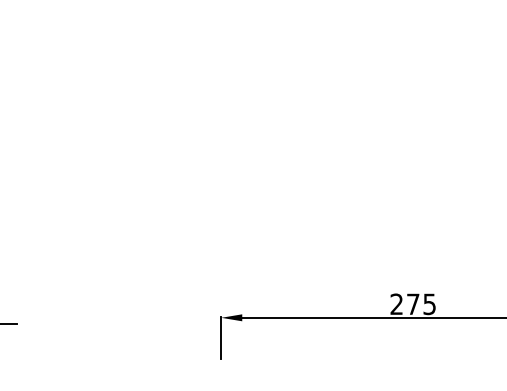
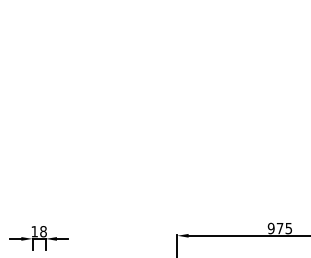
text: (395, 304) -> (270, 228), 275 -> 975

